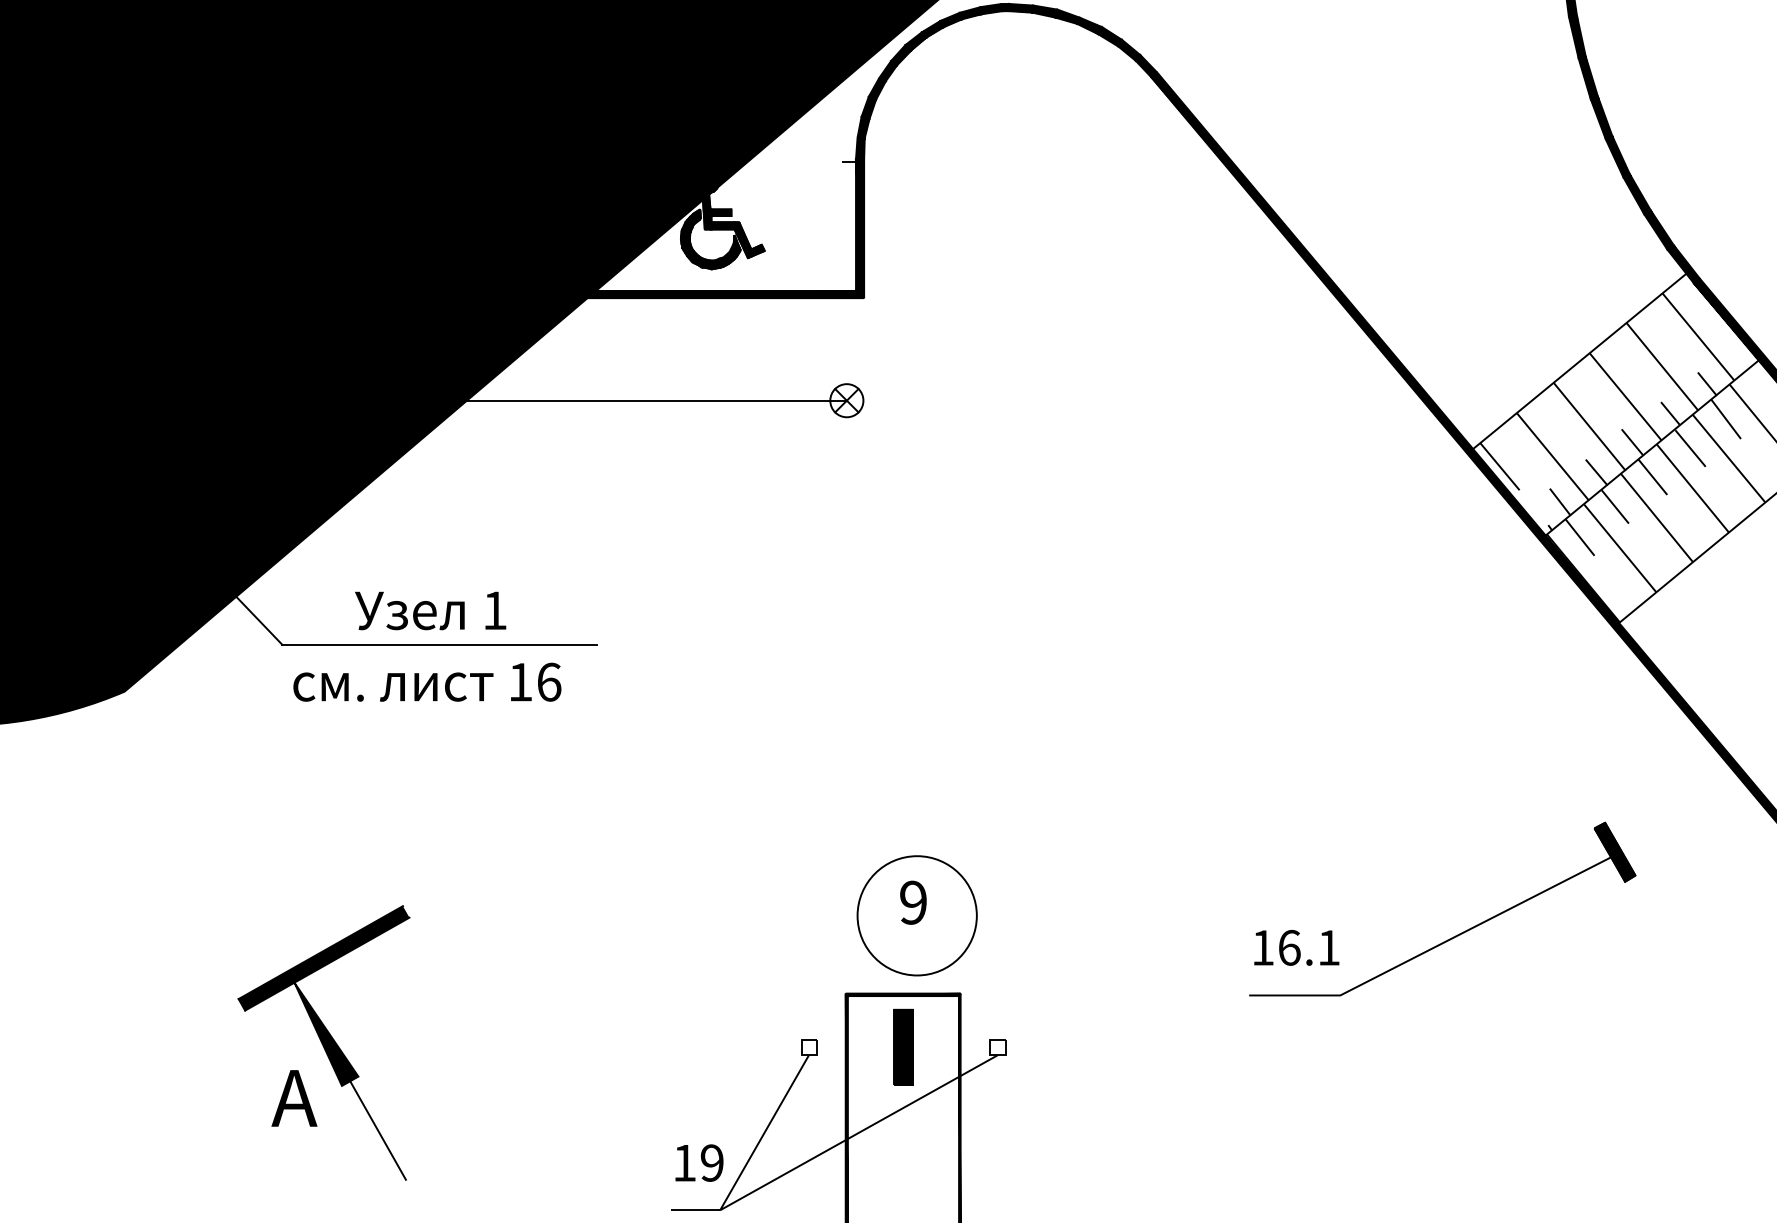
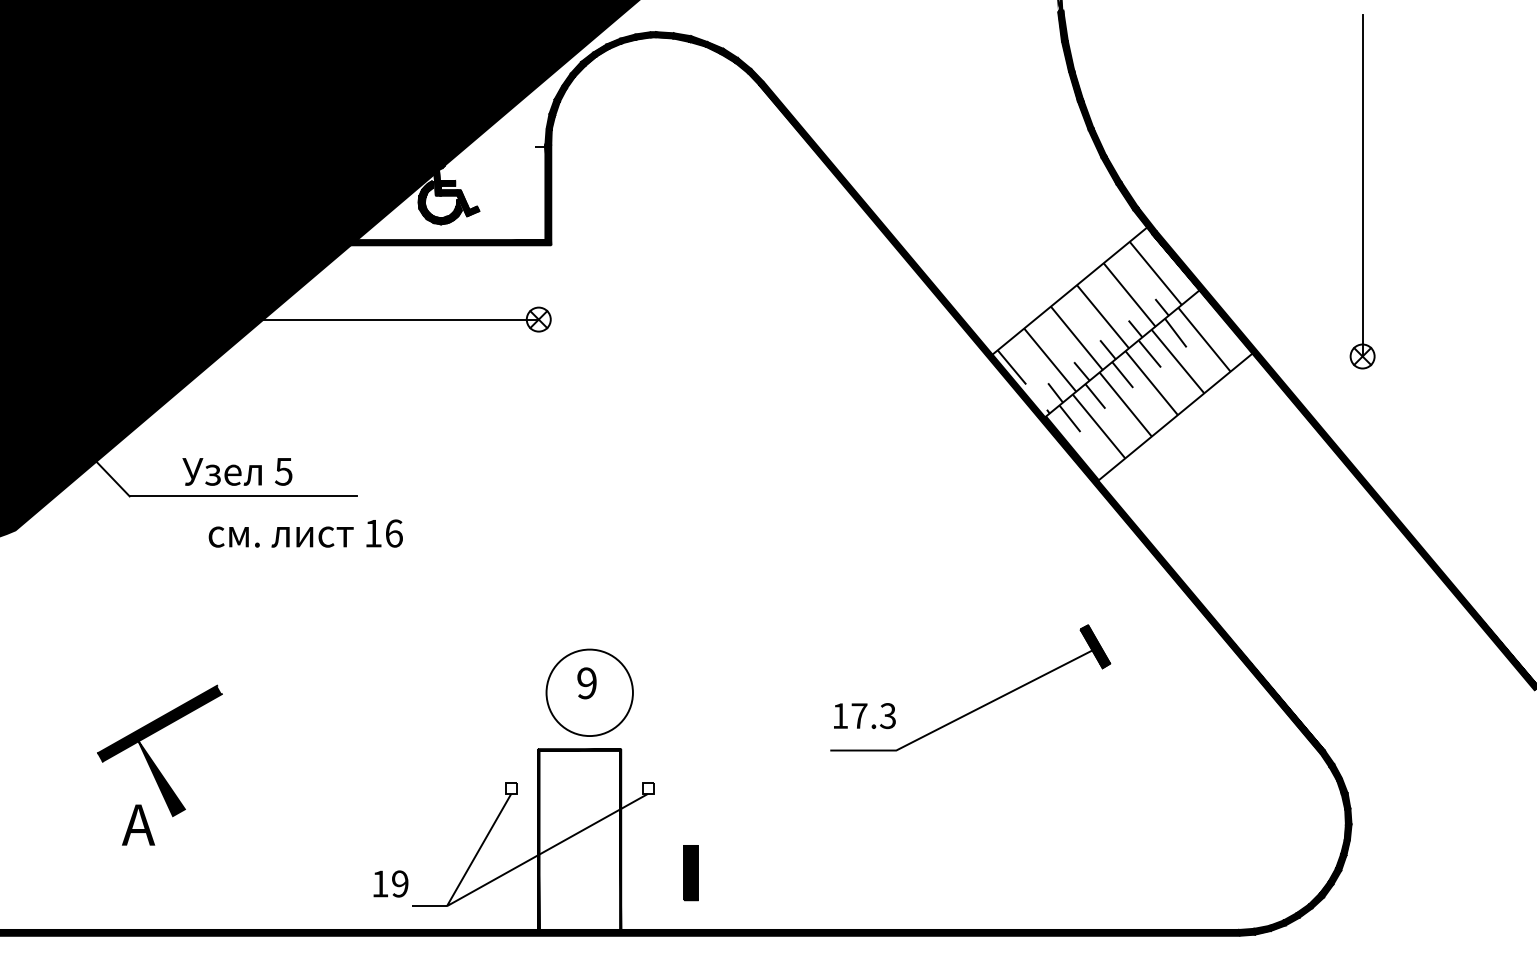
text: (494, 610) -> (283, 471), 1 -> 5
text: (426, 682) -> (305, 533), moved
text: (1308, 948) -> (873, 716), 16.1 -> 17.3
part: (903, 1047) -> (690, 873), moved
line: (377, 1130) -> (198, 848), removed
text: (698, 1162) -> (390, 883), moved

